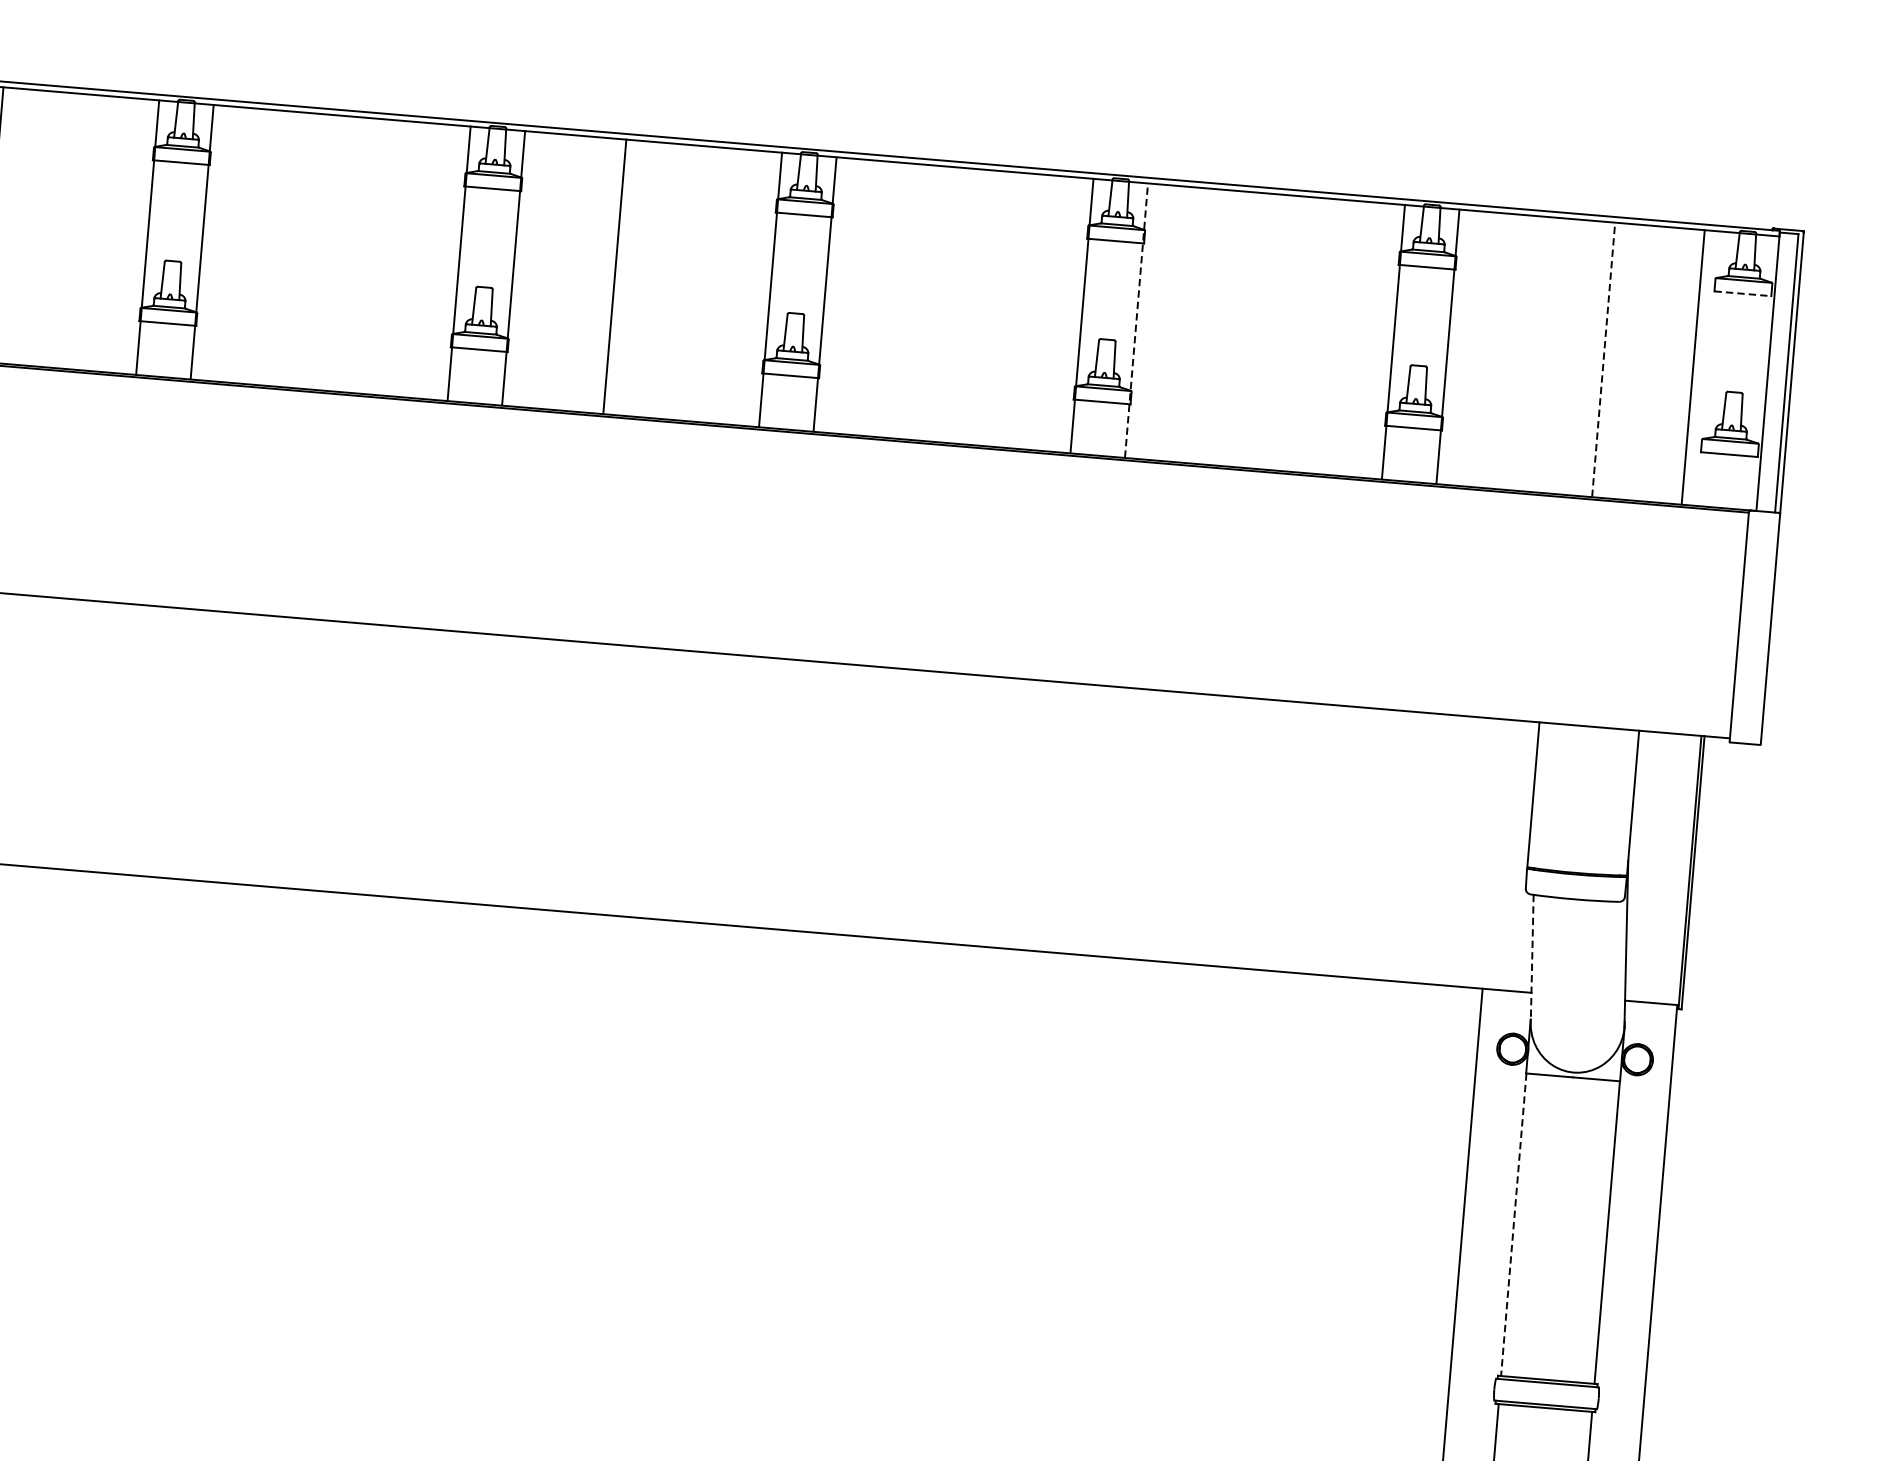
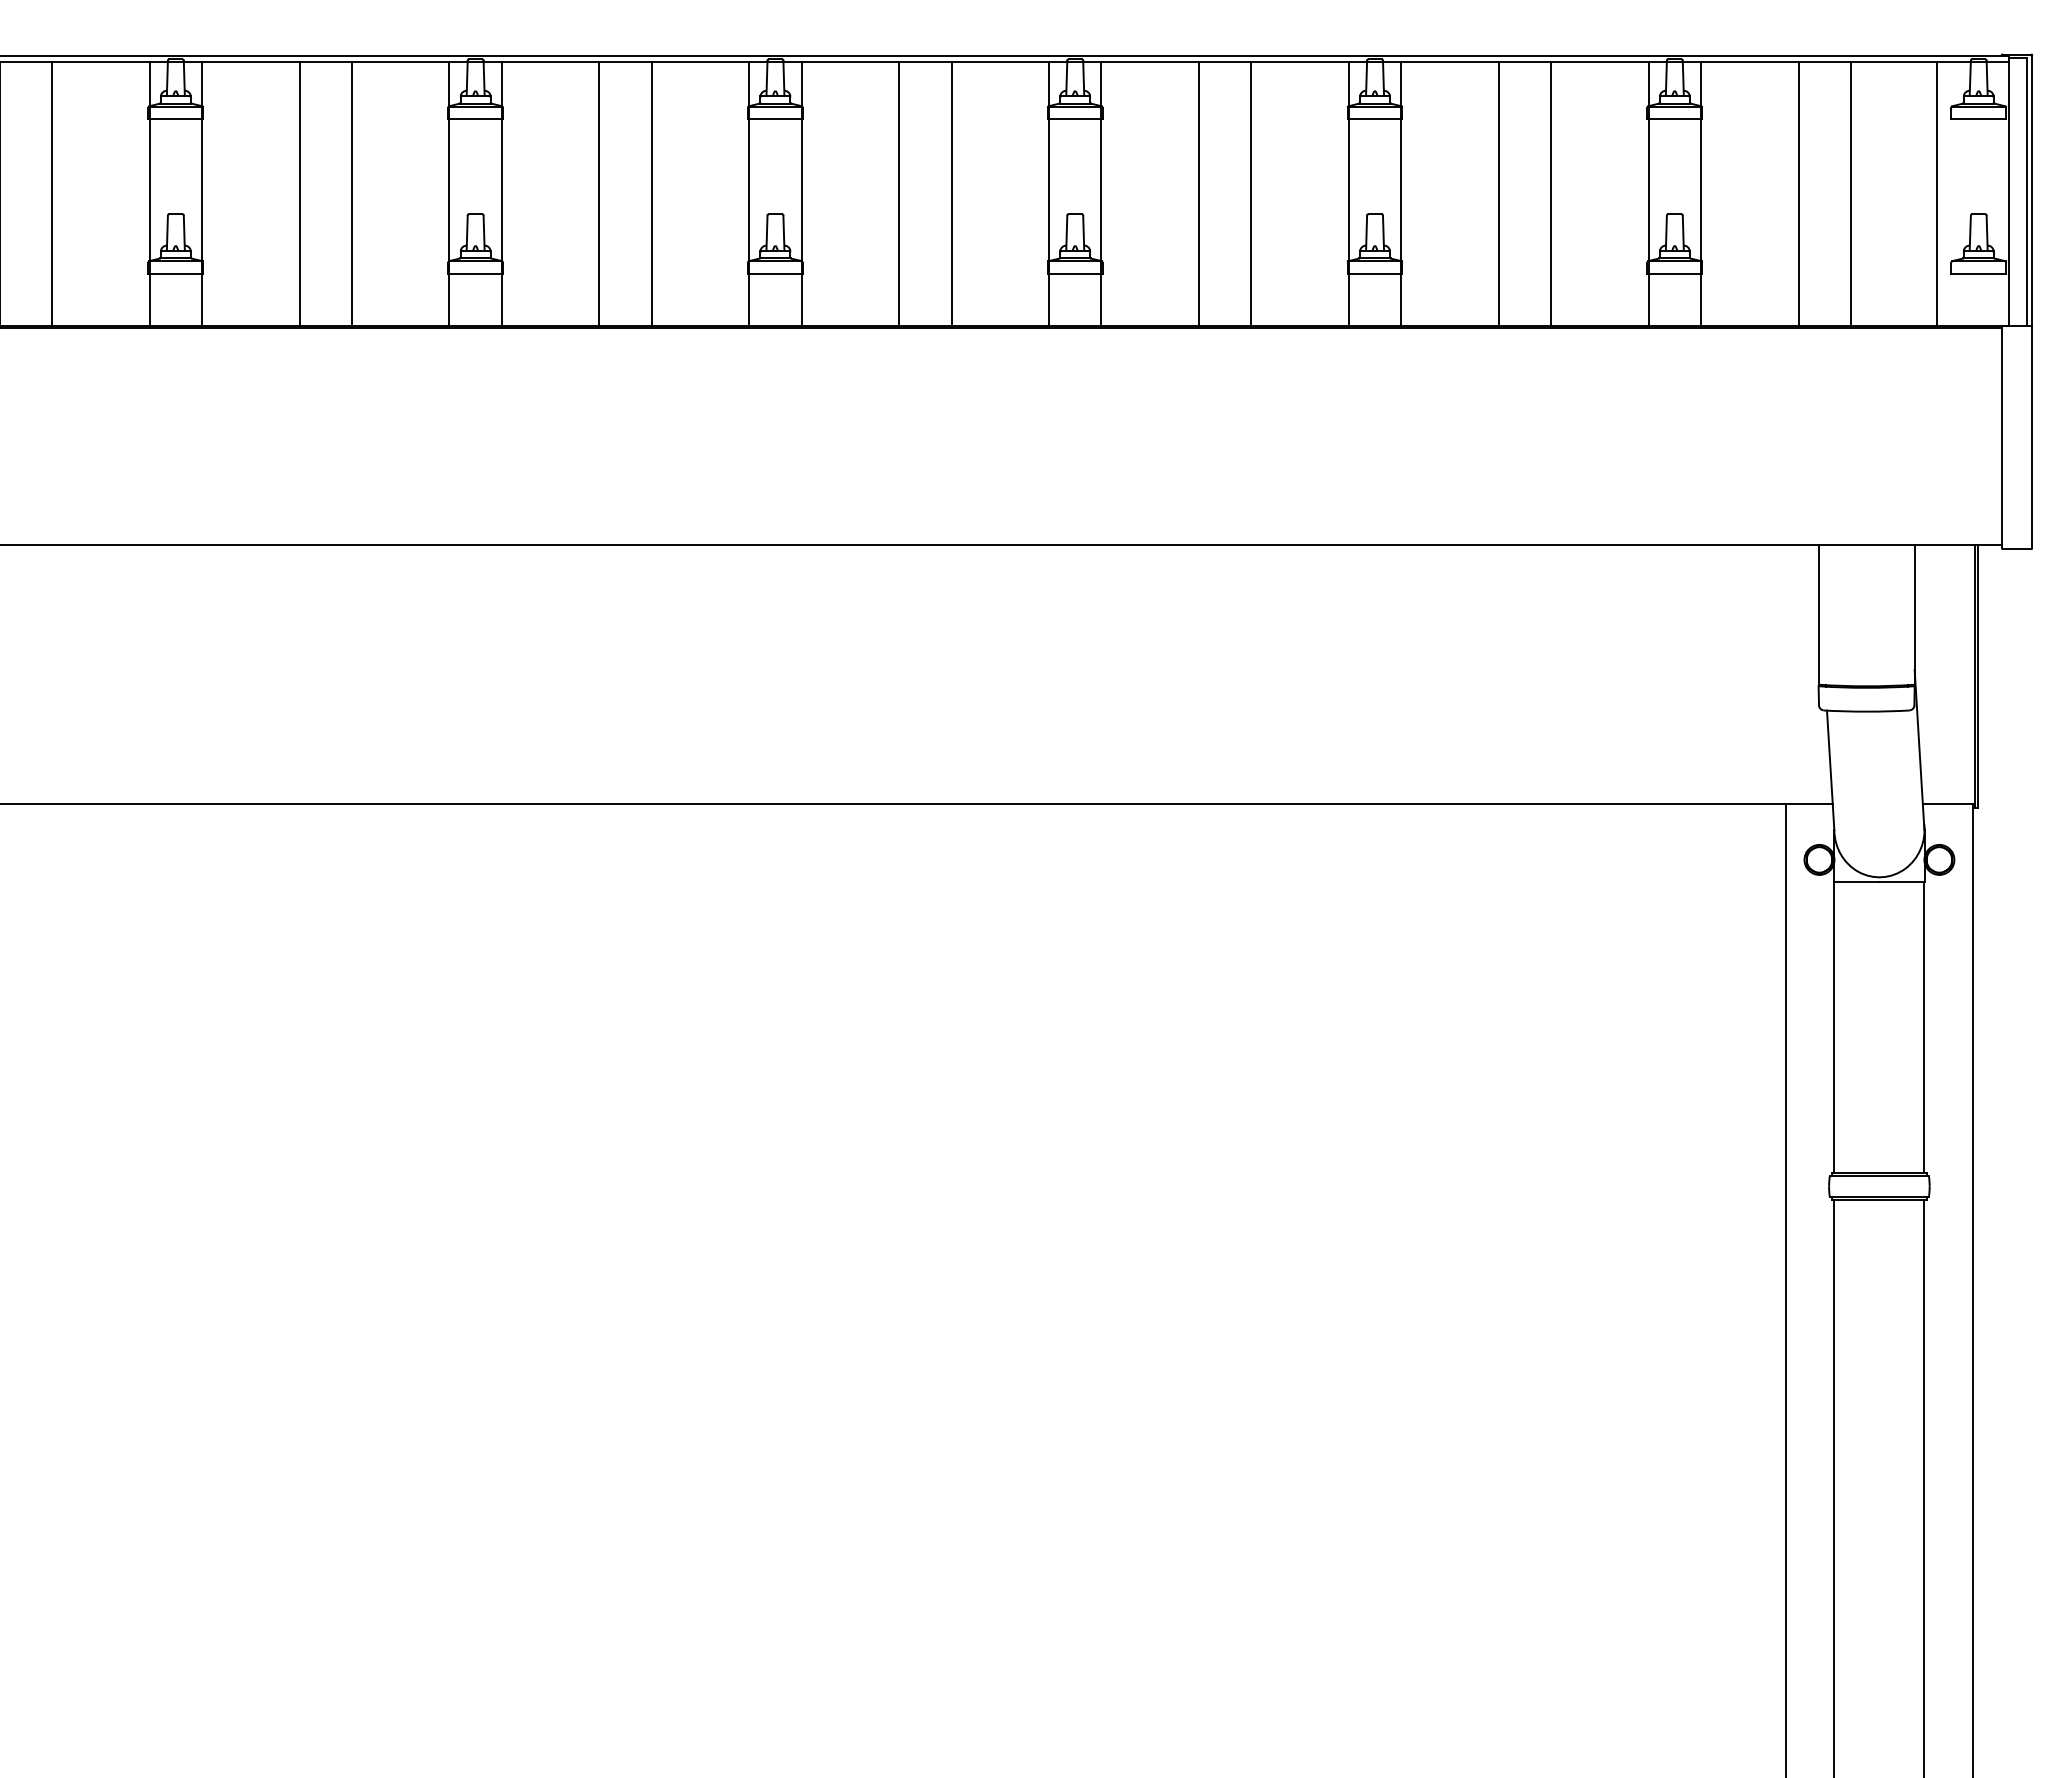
line: (46, 228) -> (352, 193), added
line: (303, 250) -> (599, 193), added
line: (357, 255) -> (651, 193), added
line: (669, 281) -> (951, 193), added
line: (1743, 294) -> (1979, 119), dashed -> solid
line: (925, 302) -> (1198, 193), added
line: (980, 307) -> (1251, 193), added
line: (1136, 320) -> (1401, 193), dashed -> solid
line: (1237, 328) -> (1498, 193), added
line: (1292, 333) -> (1551, 193), added
line: (1549, 355) -> (1798, 193), added
line: (1603, 359) -> (1850, 193), dashed -> solid
line: (1532, 957) -> (1830, 770), dashed -> solid
line: (1513, 1224) -> (1834, 1027), dashed -> solid

